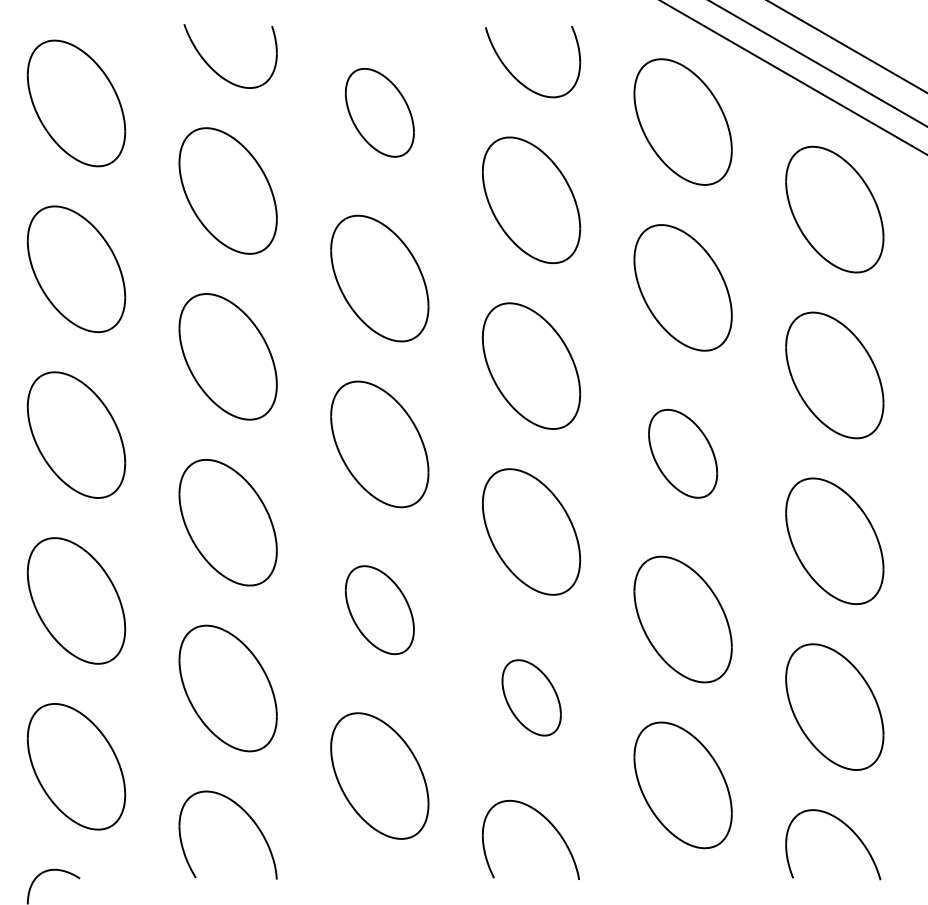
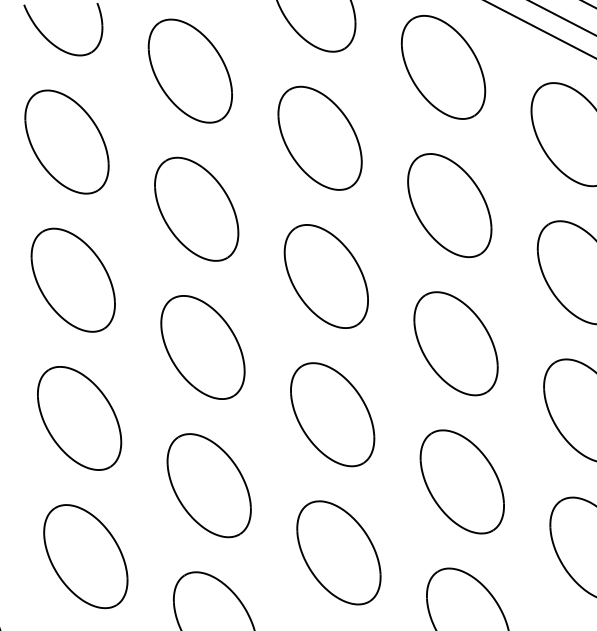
part: (379, 112) -> (190, 70), size x1.43
part: (682, 453) -> (455, 343), size x1.43
part: (379, 609) -> (208, 485), size x1.43
part: (531, 697) -> (338, 552), size x1.67

